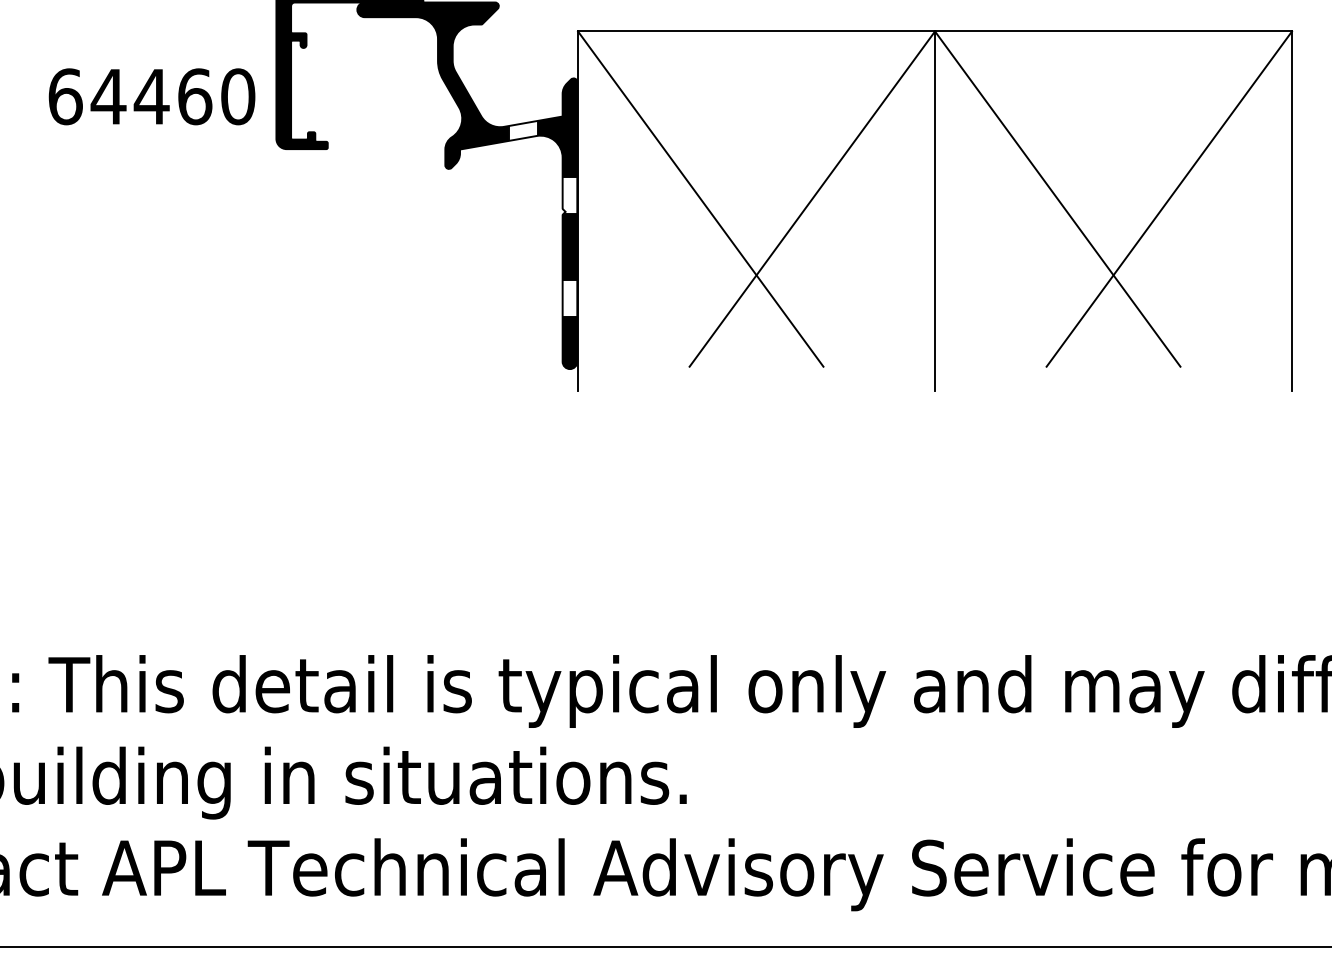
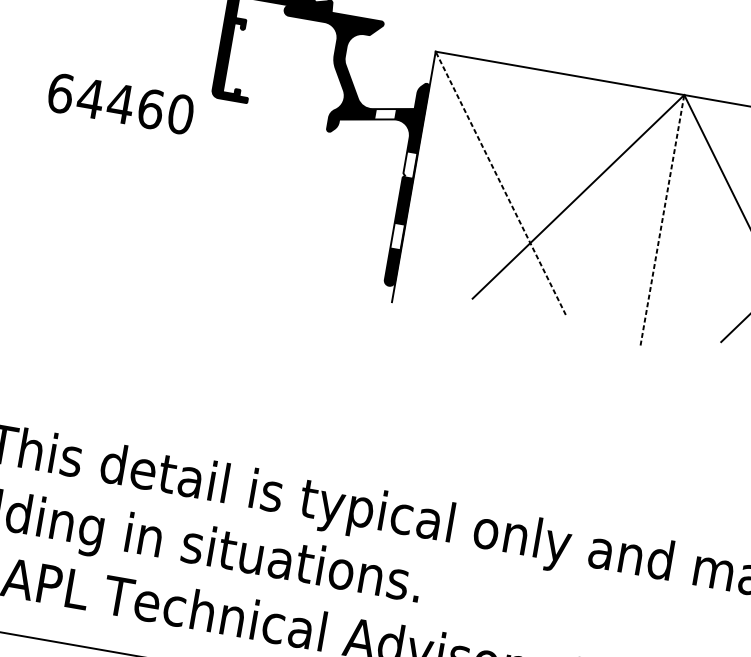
text: (151, 96) -> (120, 103), moved
line: (700, 199) -> (500, 183), solid -> dashed
line: (935, 211) -> (662, 220), solid -> dashed

